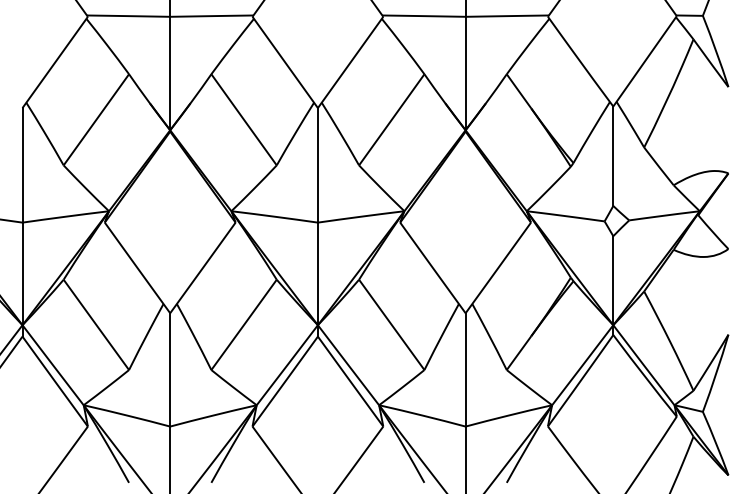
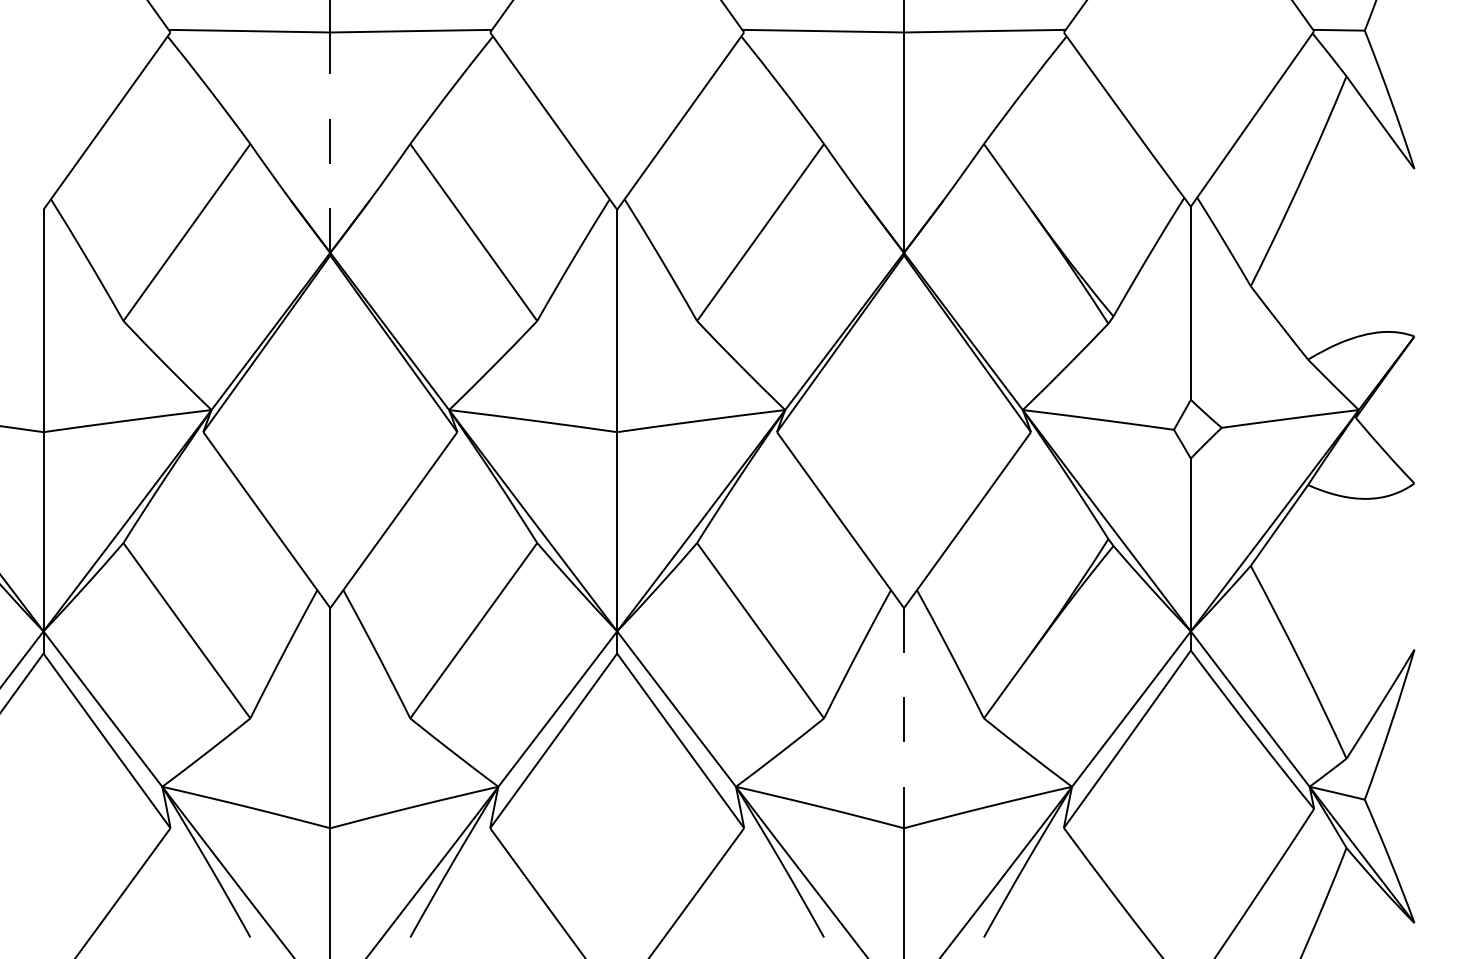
line: (170, 73) -> (330, 142), solid -> dashed
line: (465, 369) -> (903, 717), solid -> dashed

